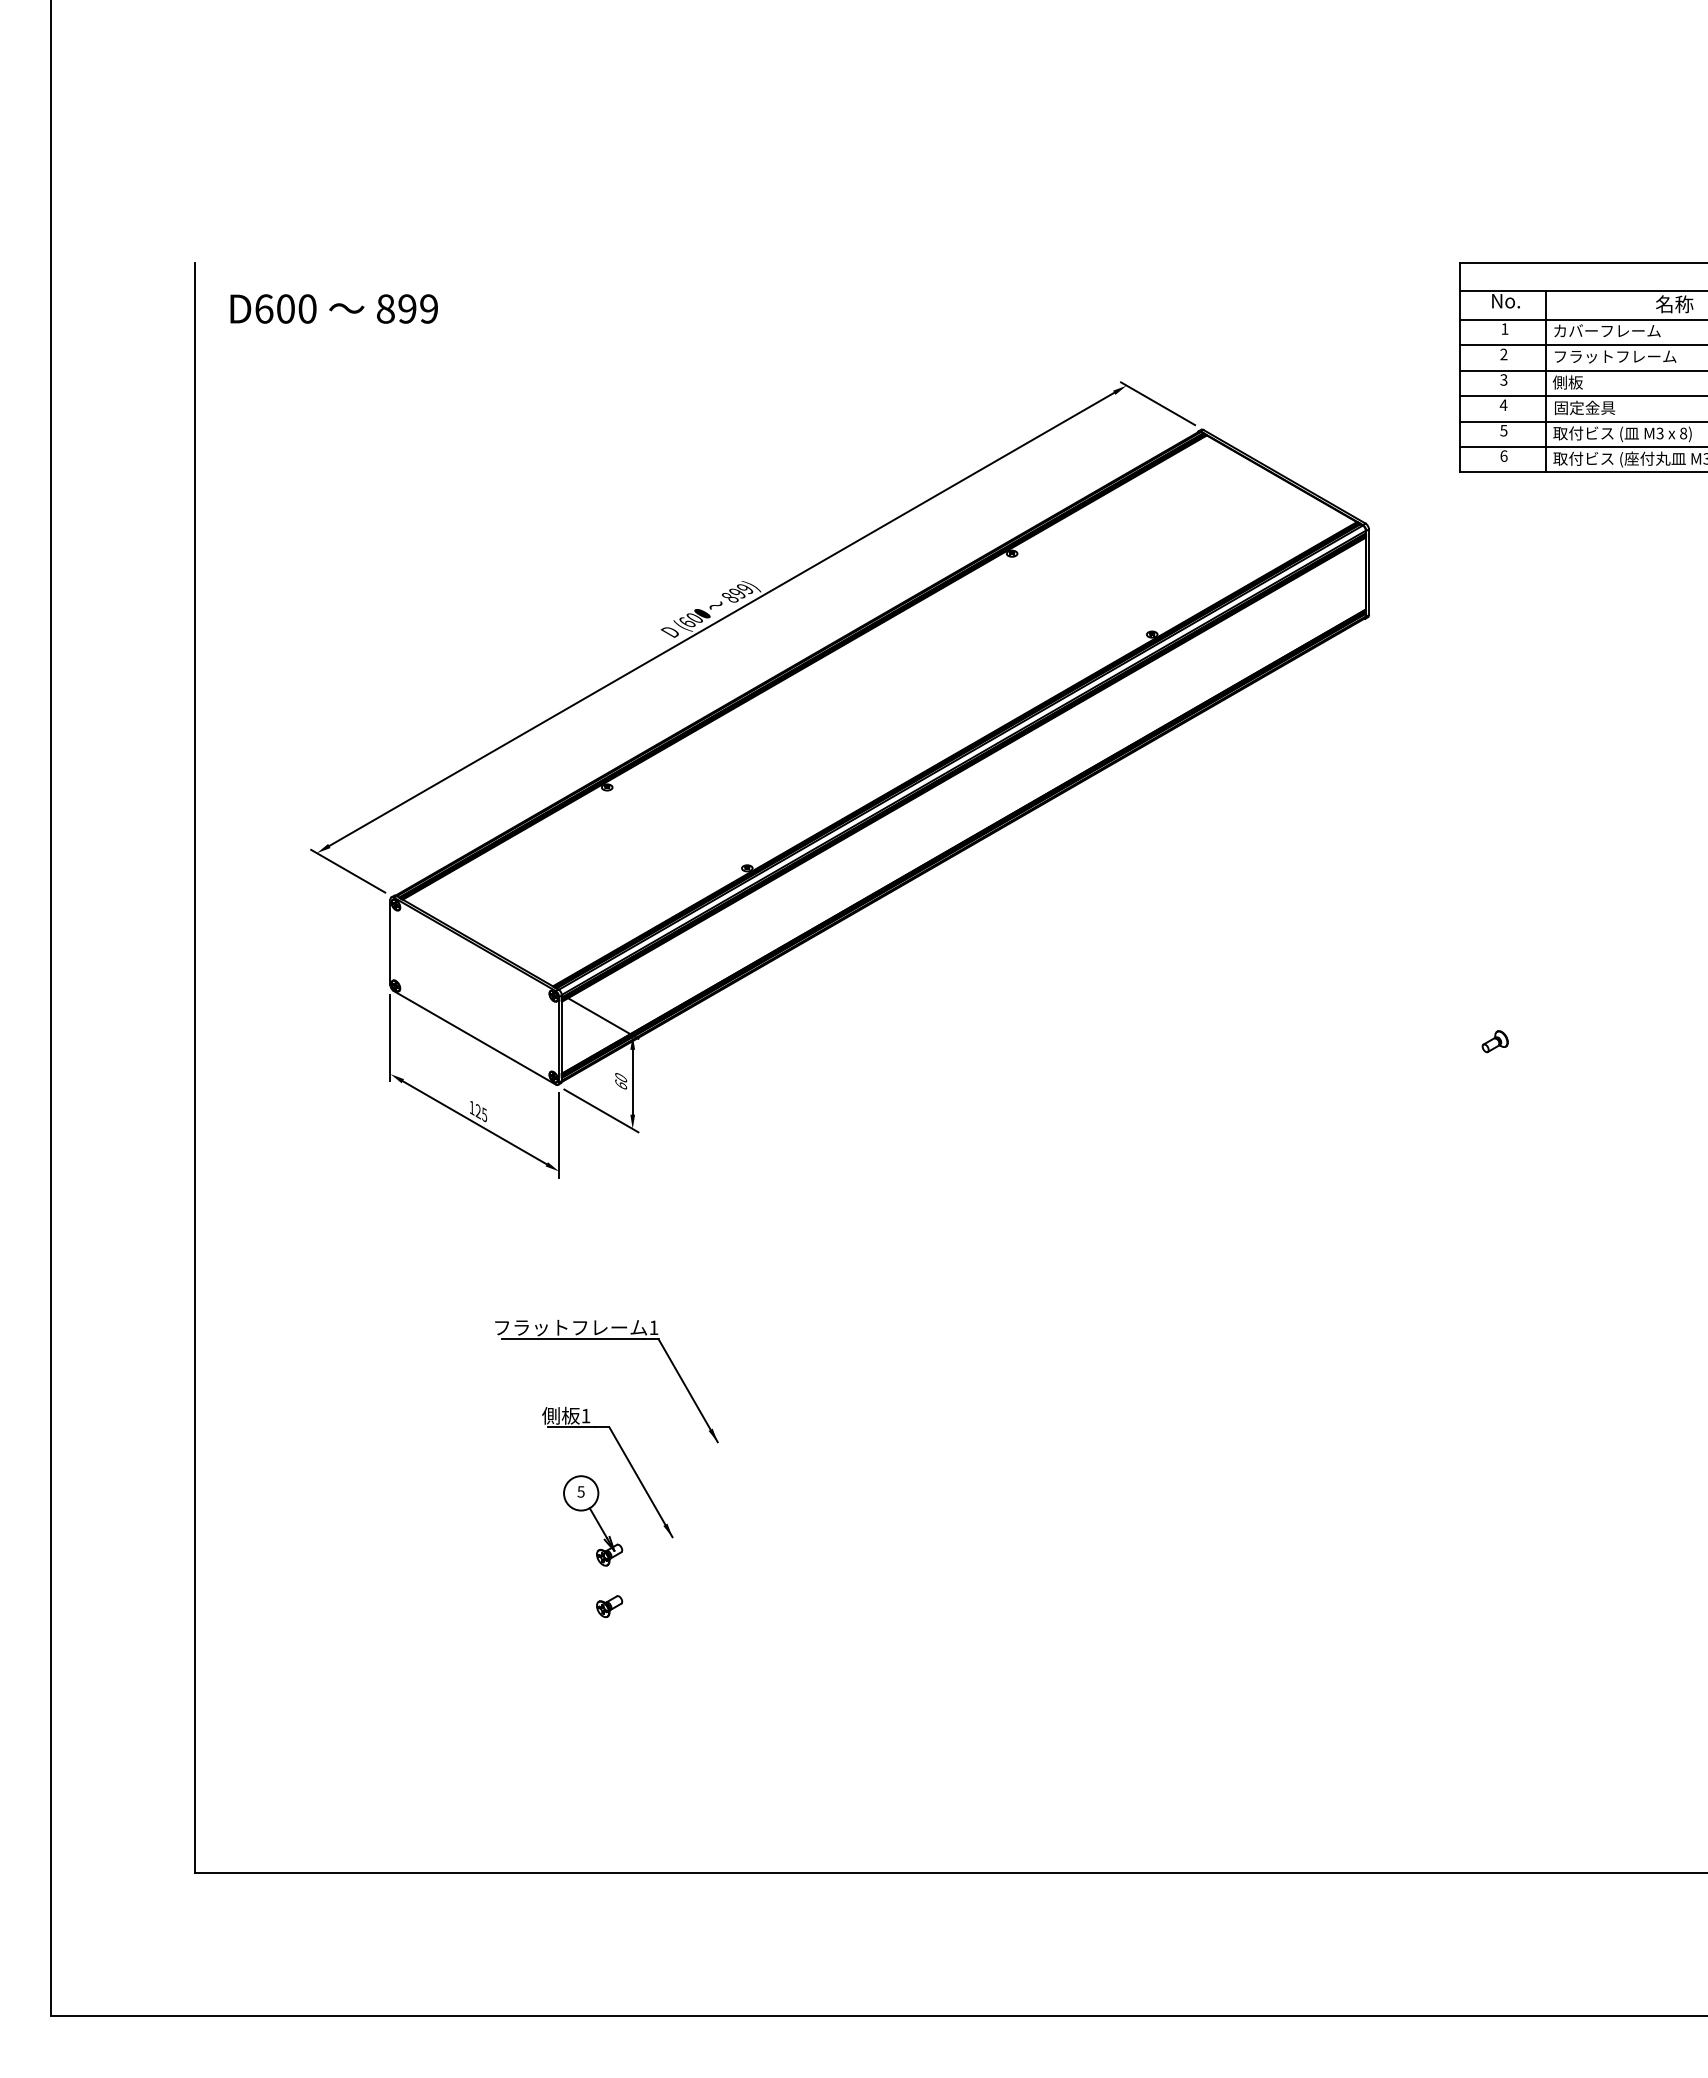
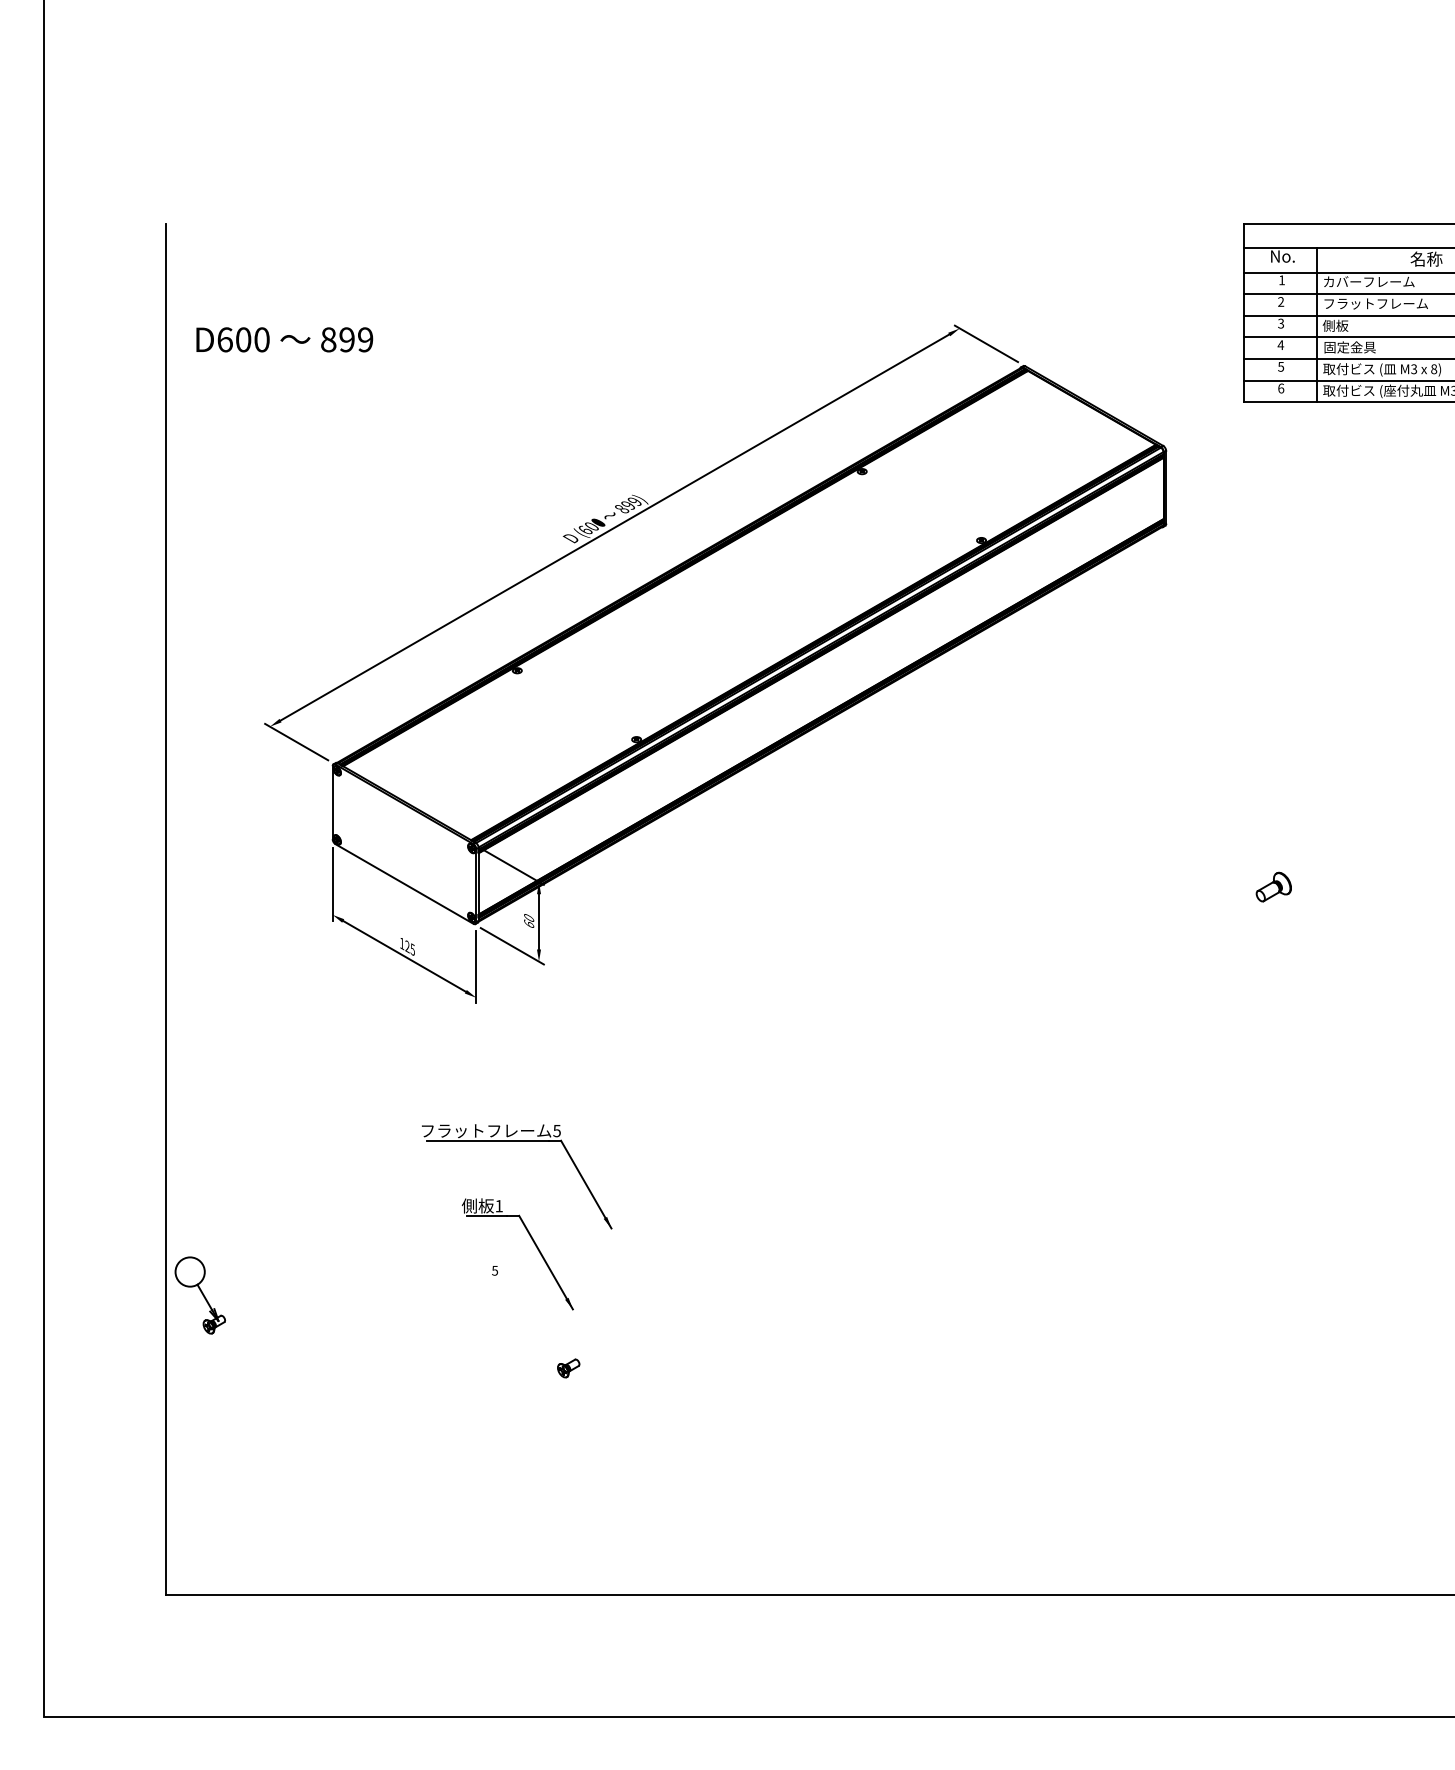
text: (333, 308) -> (284, 339), moved
part: (1494, 1041) -> (1273, 887), size x1.6
text: (653, 1327) -> (556, 1130), 1 -> 5
part: (593, 1520) -> (200, 1295), moved
part: (609, 1606) -> (568, 1368), moved

